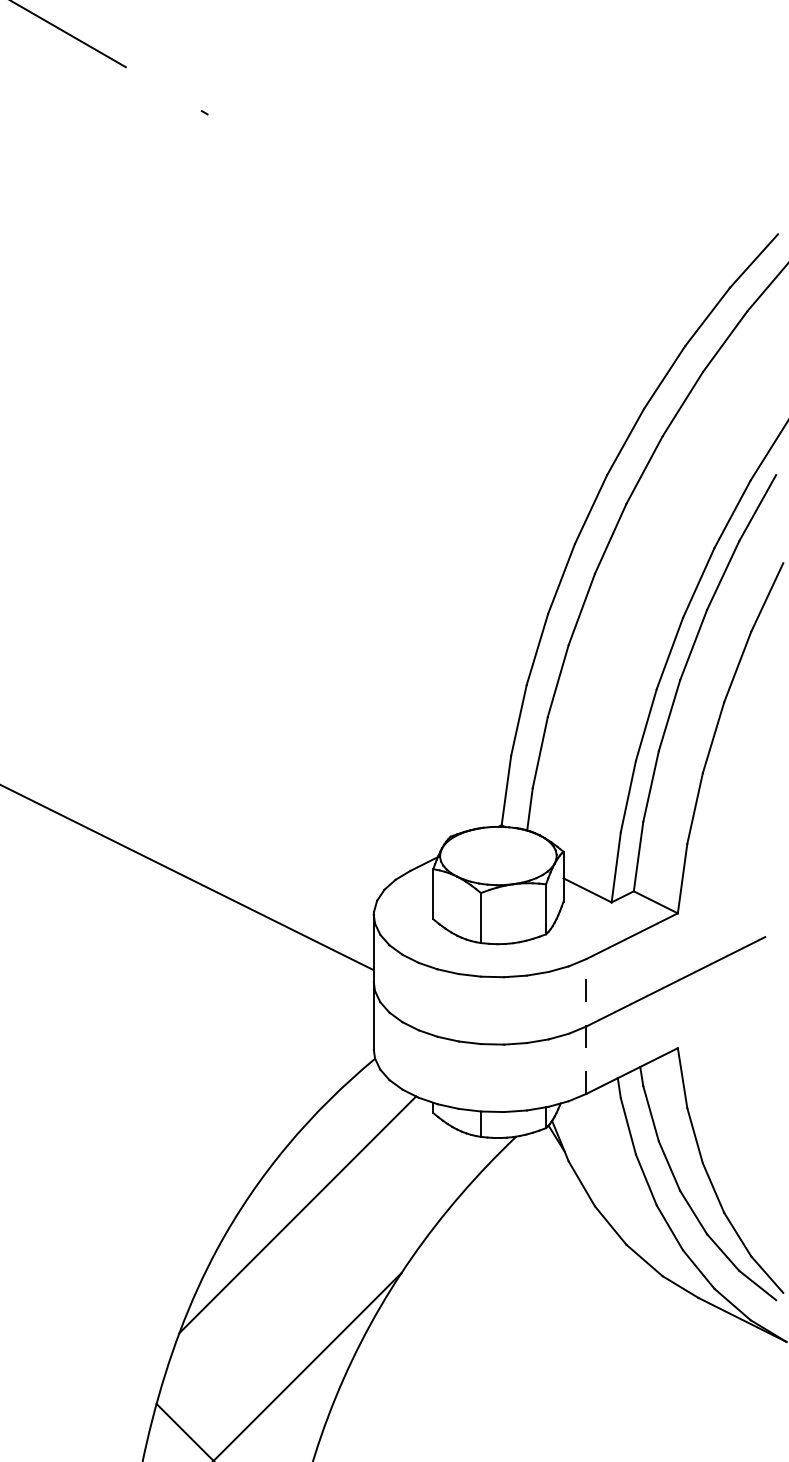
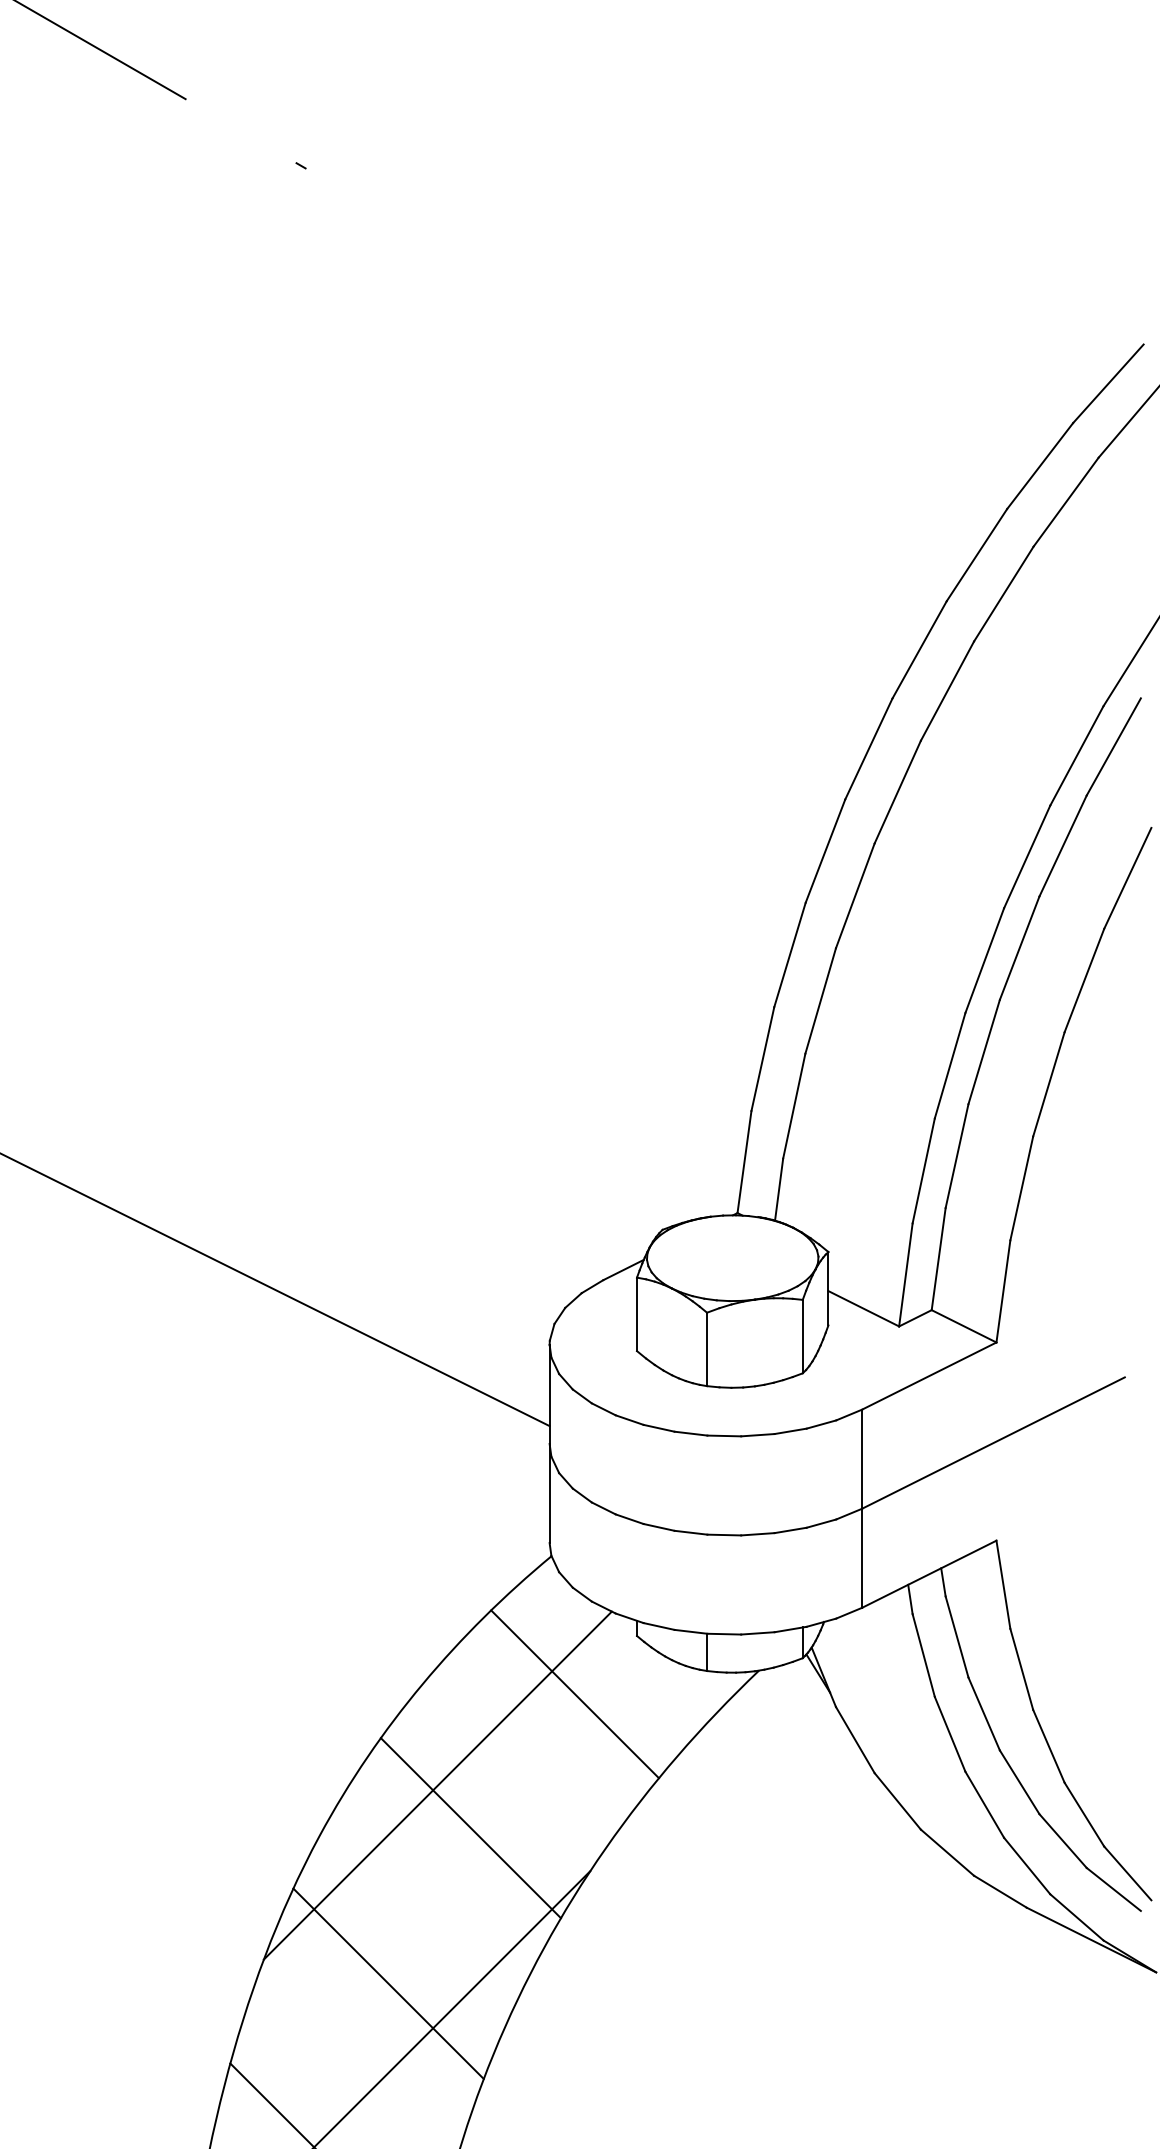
line: (586, 1025) -> (862, 1507), dashed -> solid
line: (391, 1152) -> (575, 1693), added
line: (320, 1243) -> (471, 1827), added
line: (264, 1349) -> (388, 1983), added

